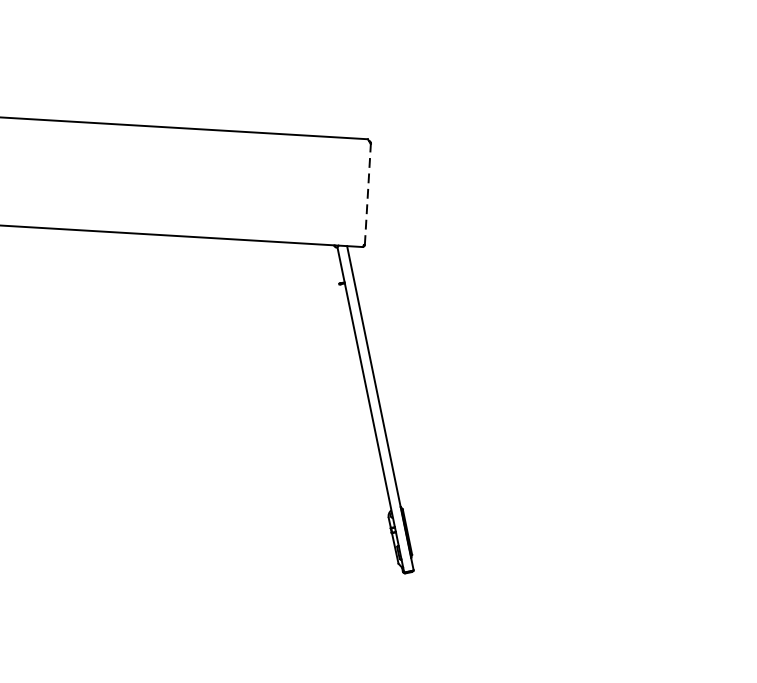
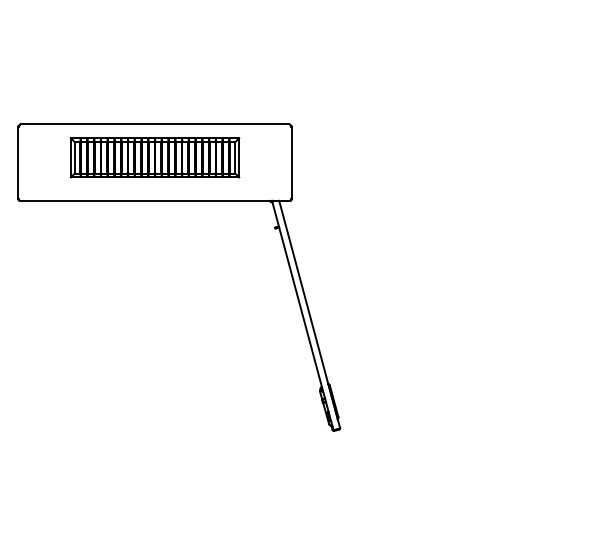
part: (175, 174) -> (154, 157), added
line: (367, 193) -> (291, 162), dashed -> solid

